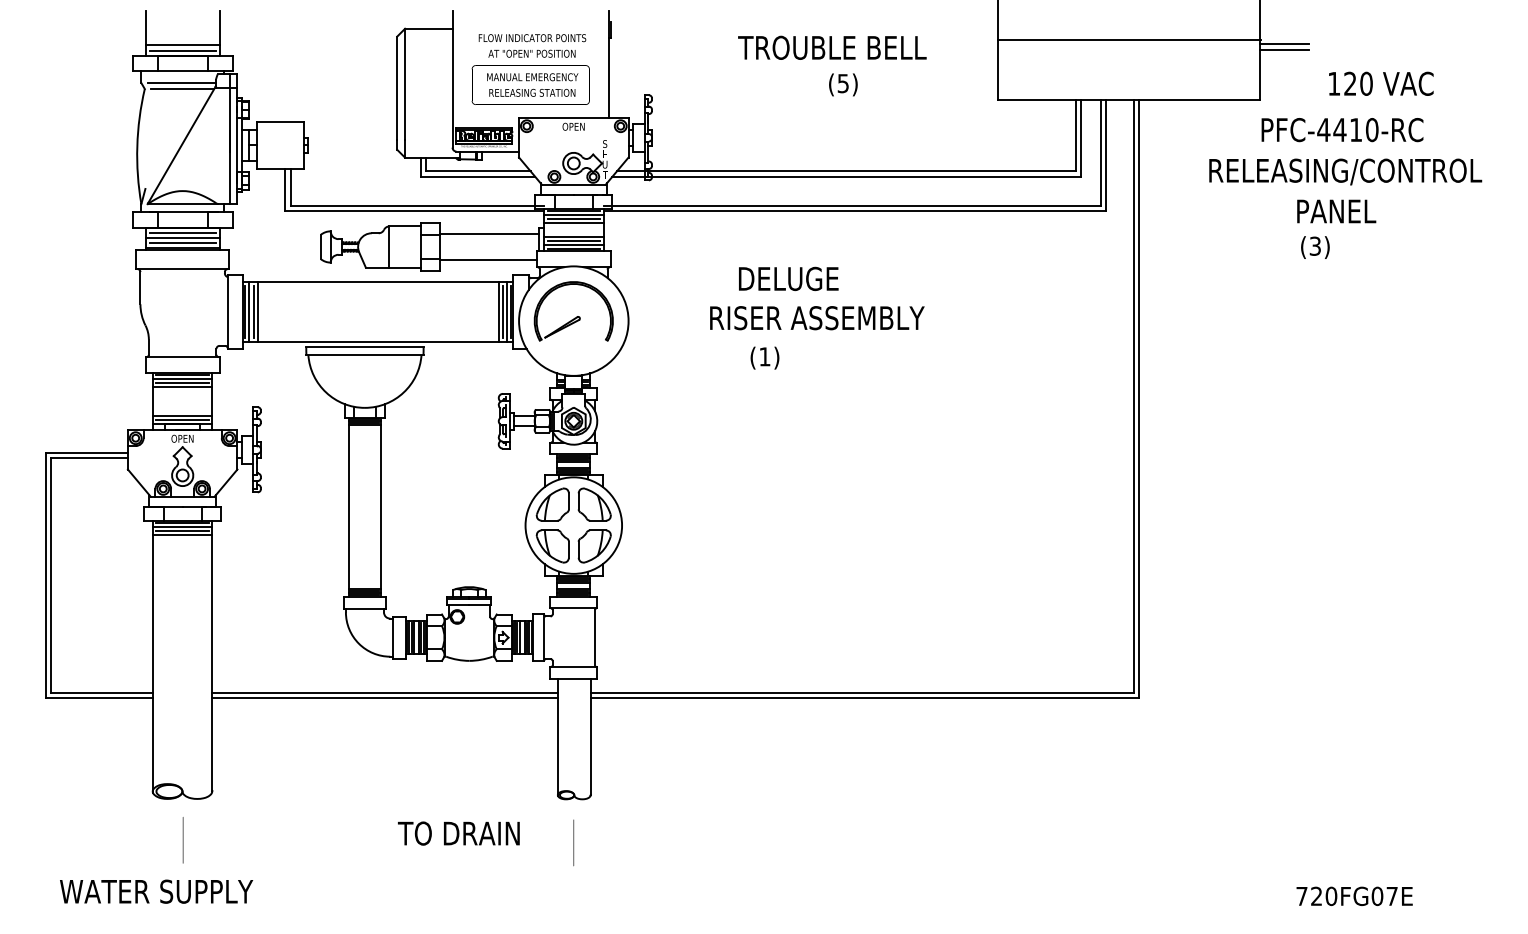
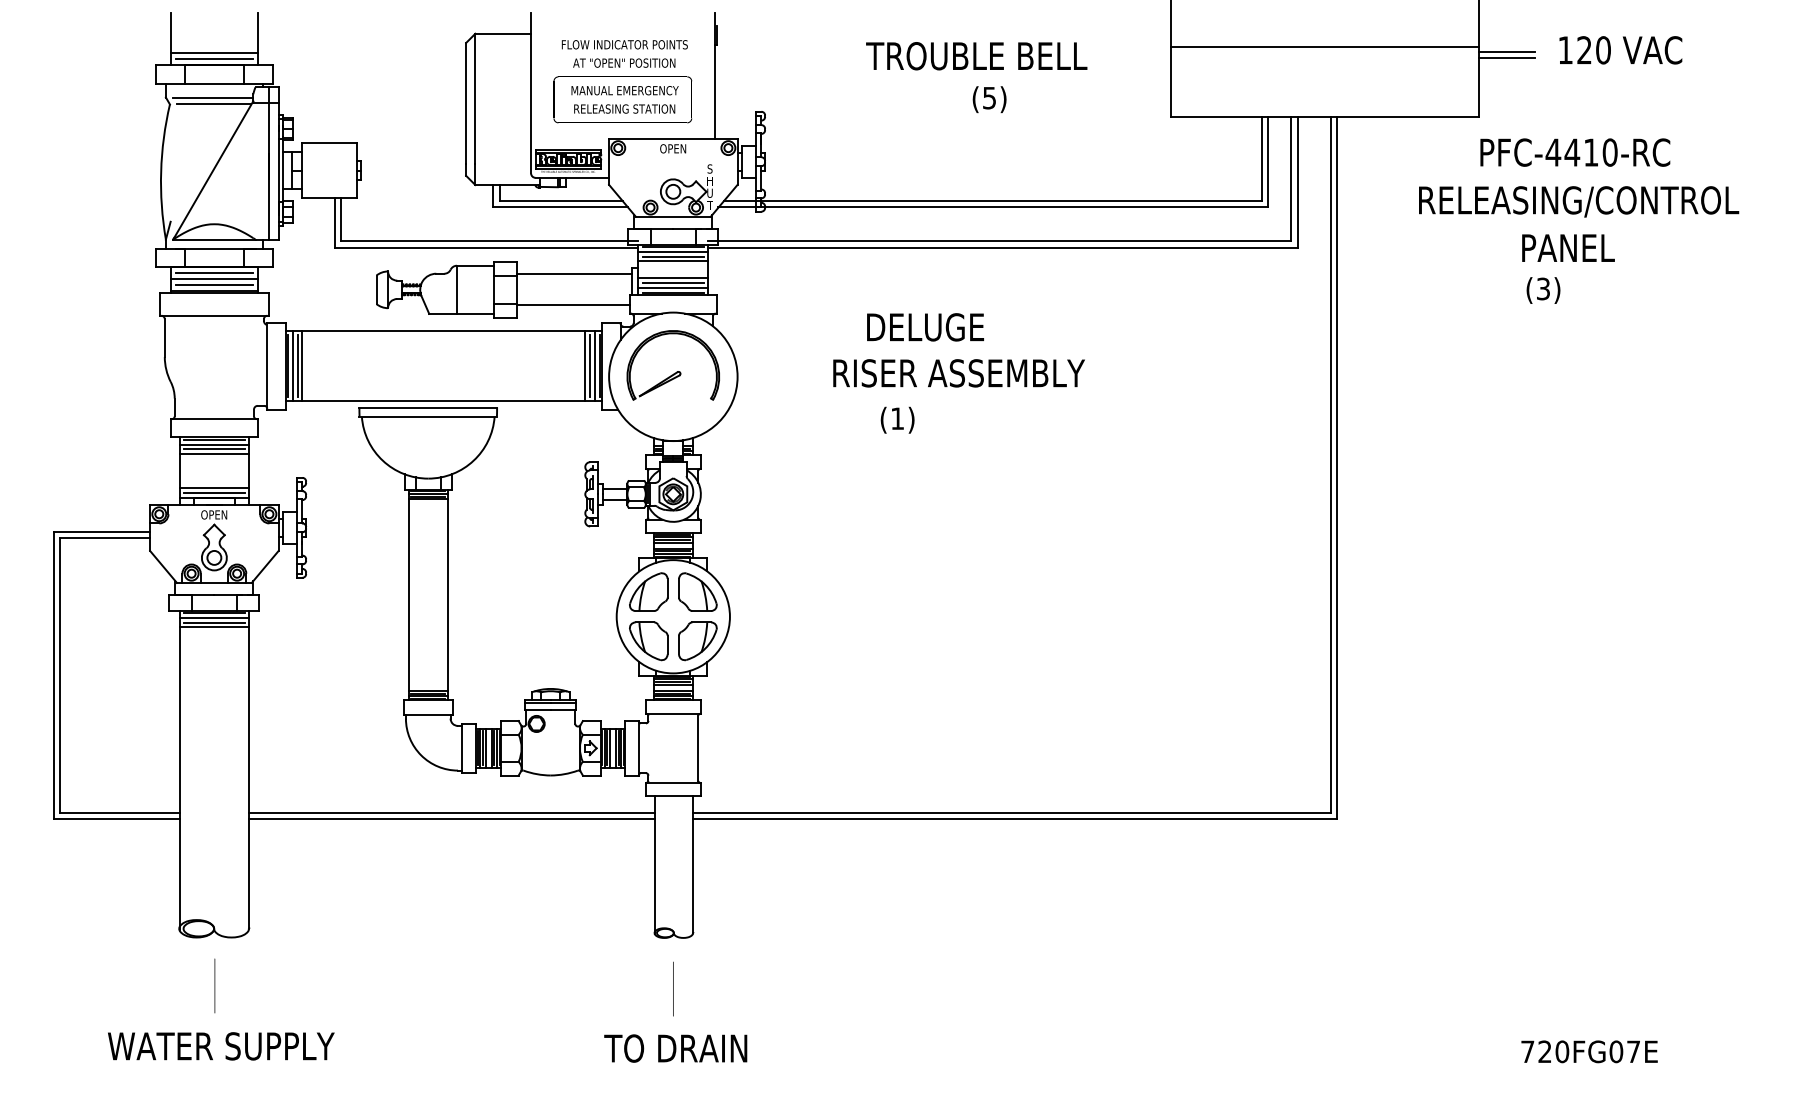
text: (1381, 83) -> (1621, 49), moved
text: (458, 833) -> (675, 1048), moved
text: (156, 891) -> (221, 1046), moved

